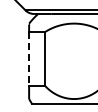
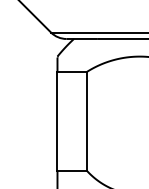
line: (29, 58) -> (58, 120), dashed -> solid

